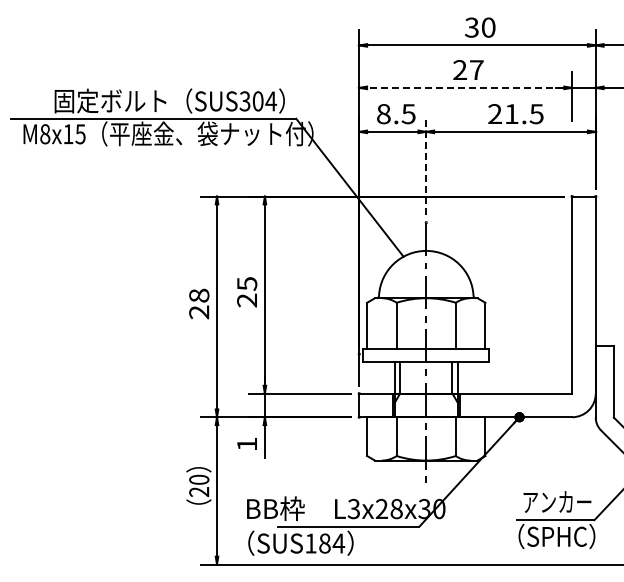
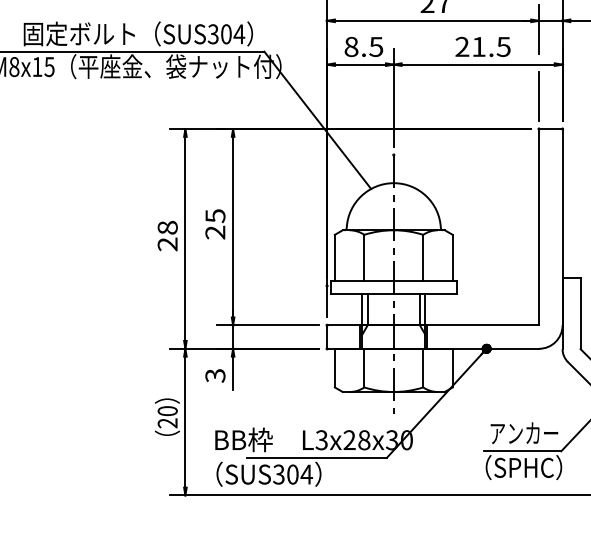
line: (465, 87) -> (432, 20), dashed -> solid
line: (572, 163) -> (539, 96), added
line: (426, 164) -> (394, 97), dashed -> solid
text: (247, 444) -> (215, 375), 1 -> 3
text: (317, 543) -> (285, 474), SUS184 -> SUS304

